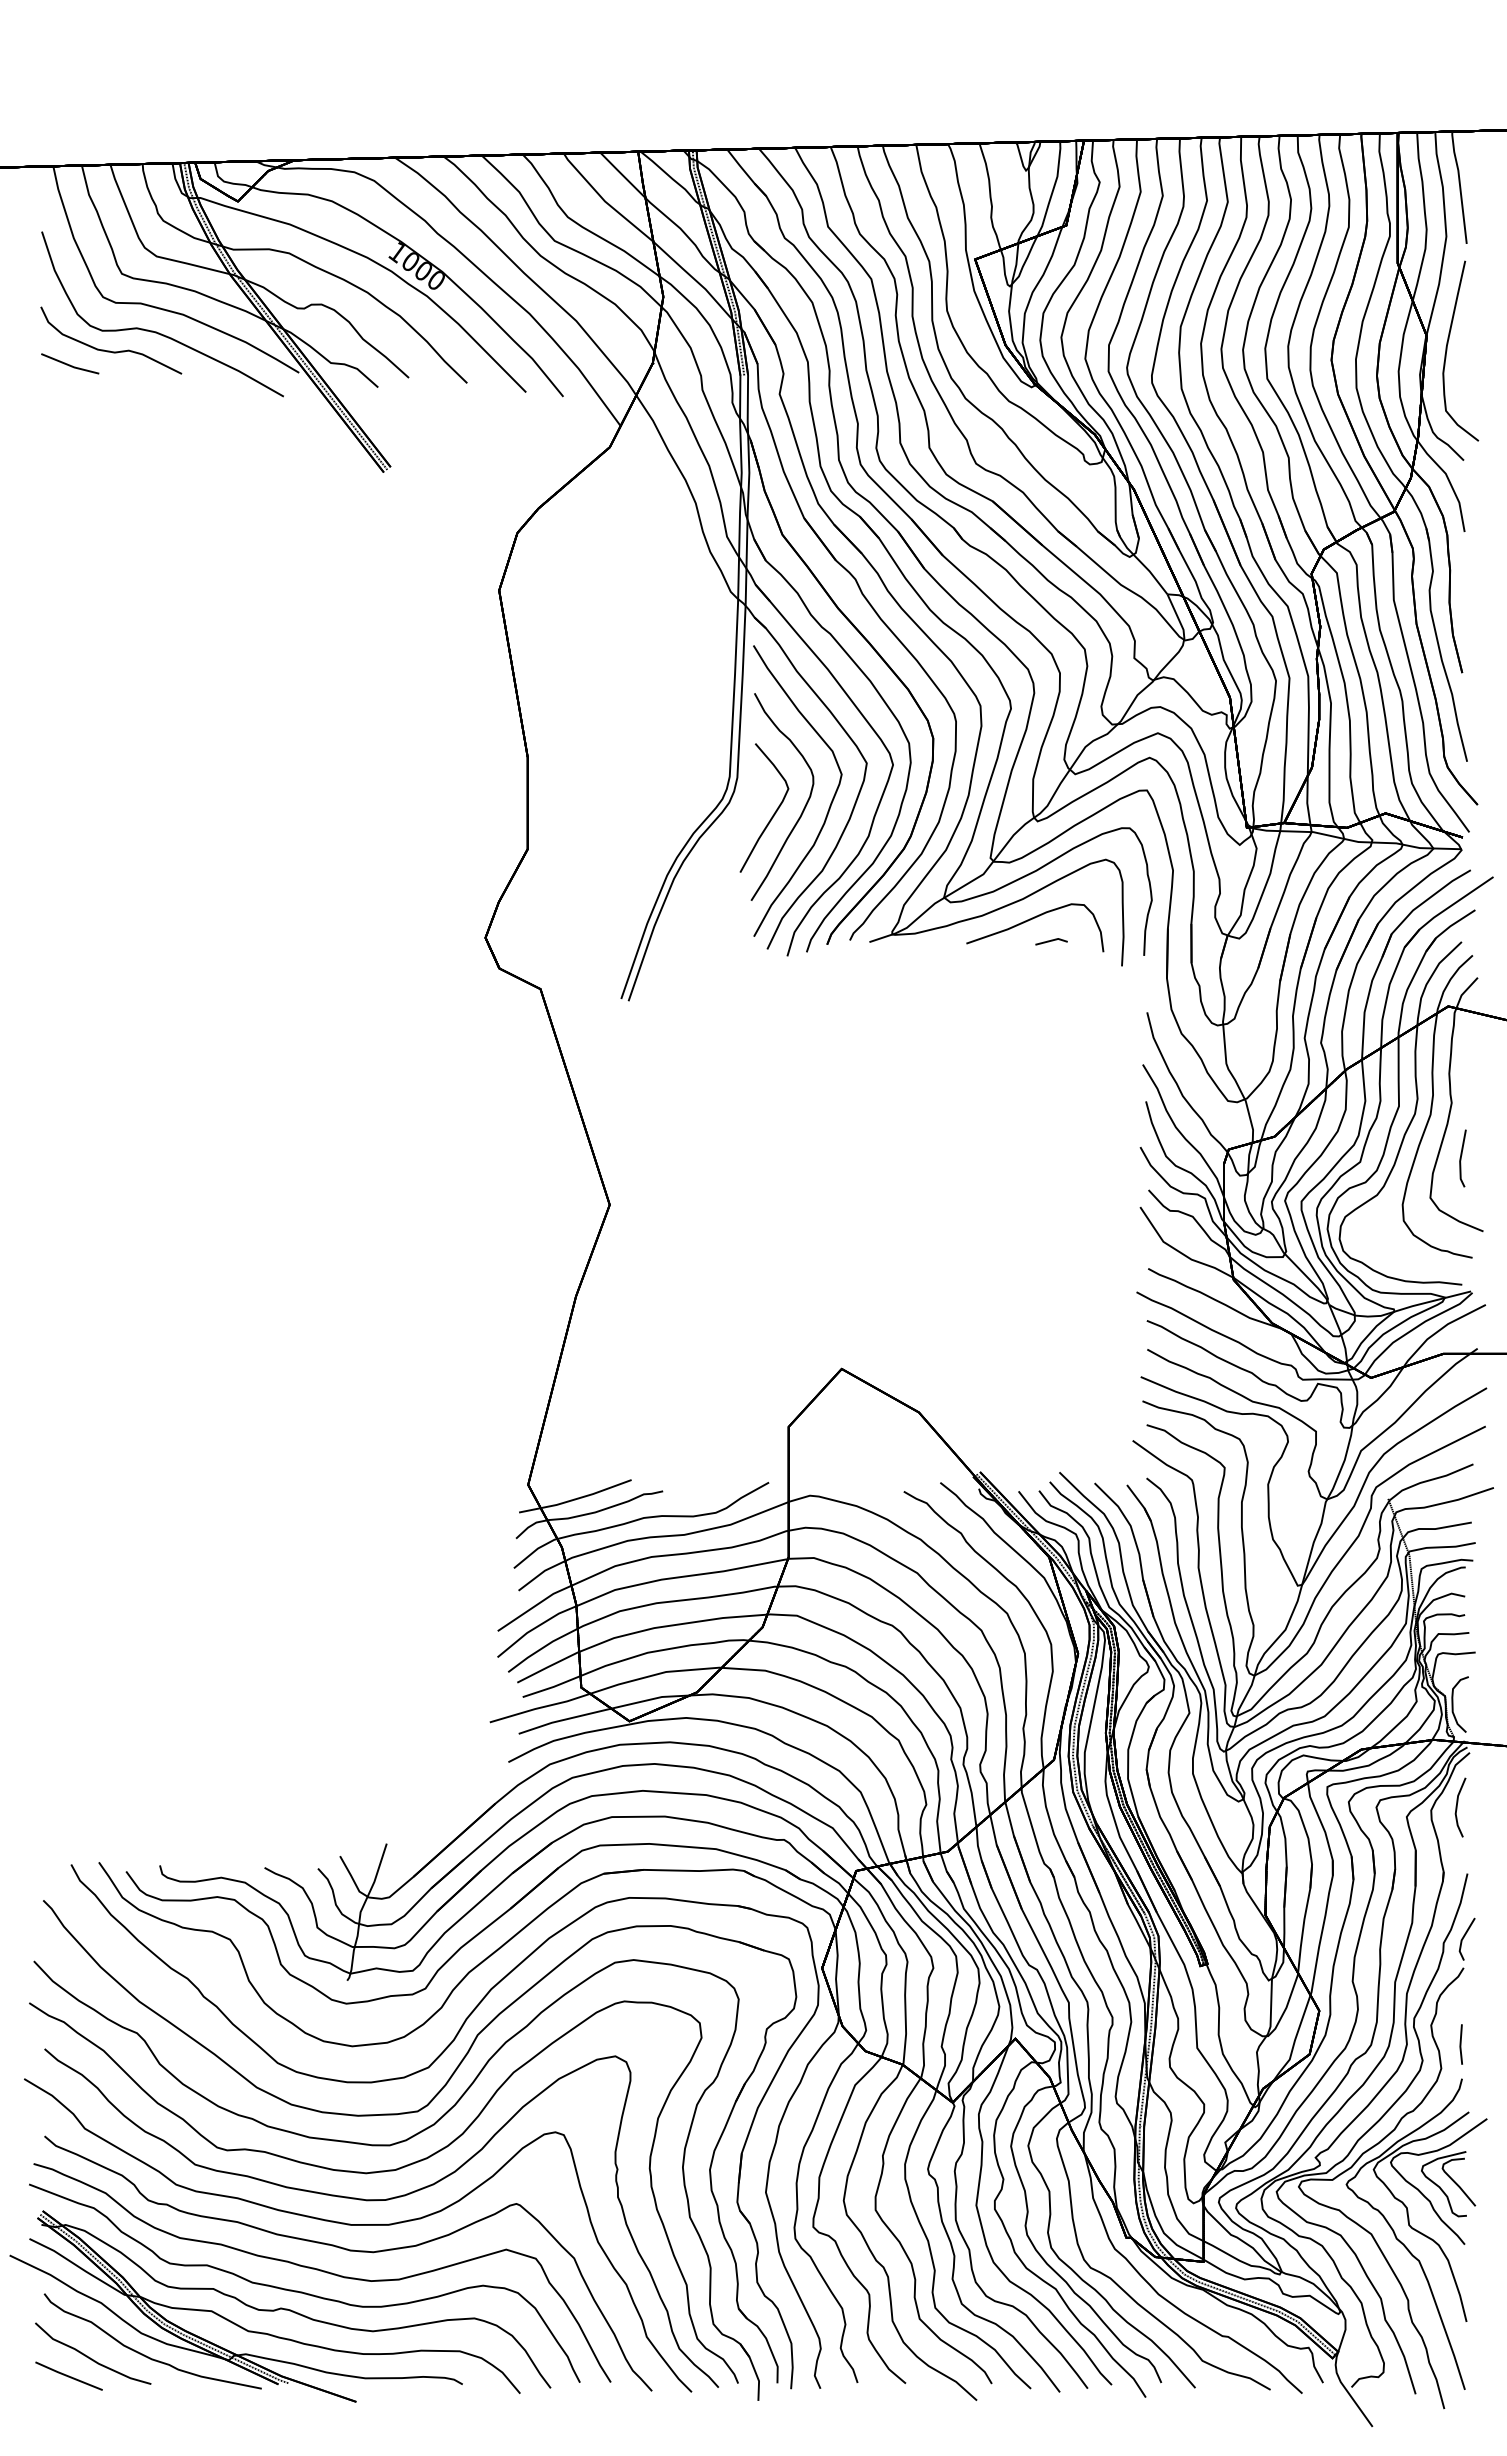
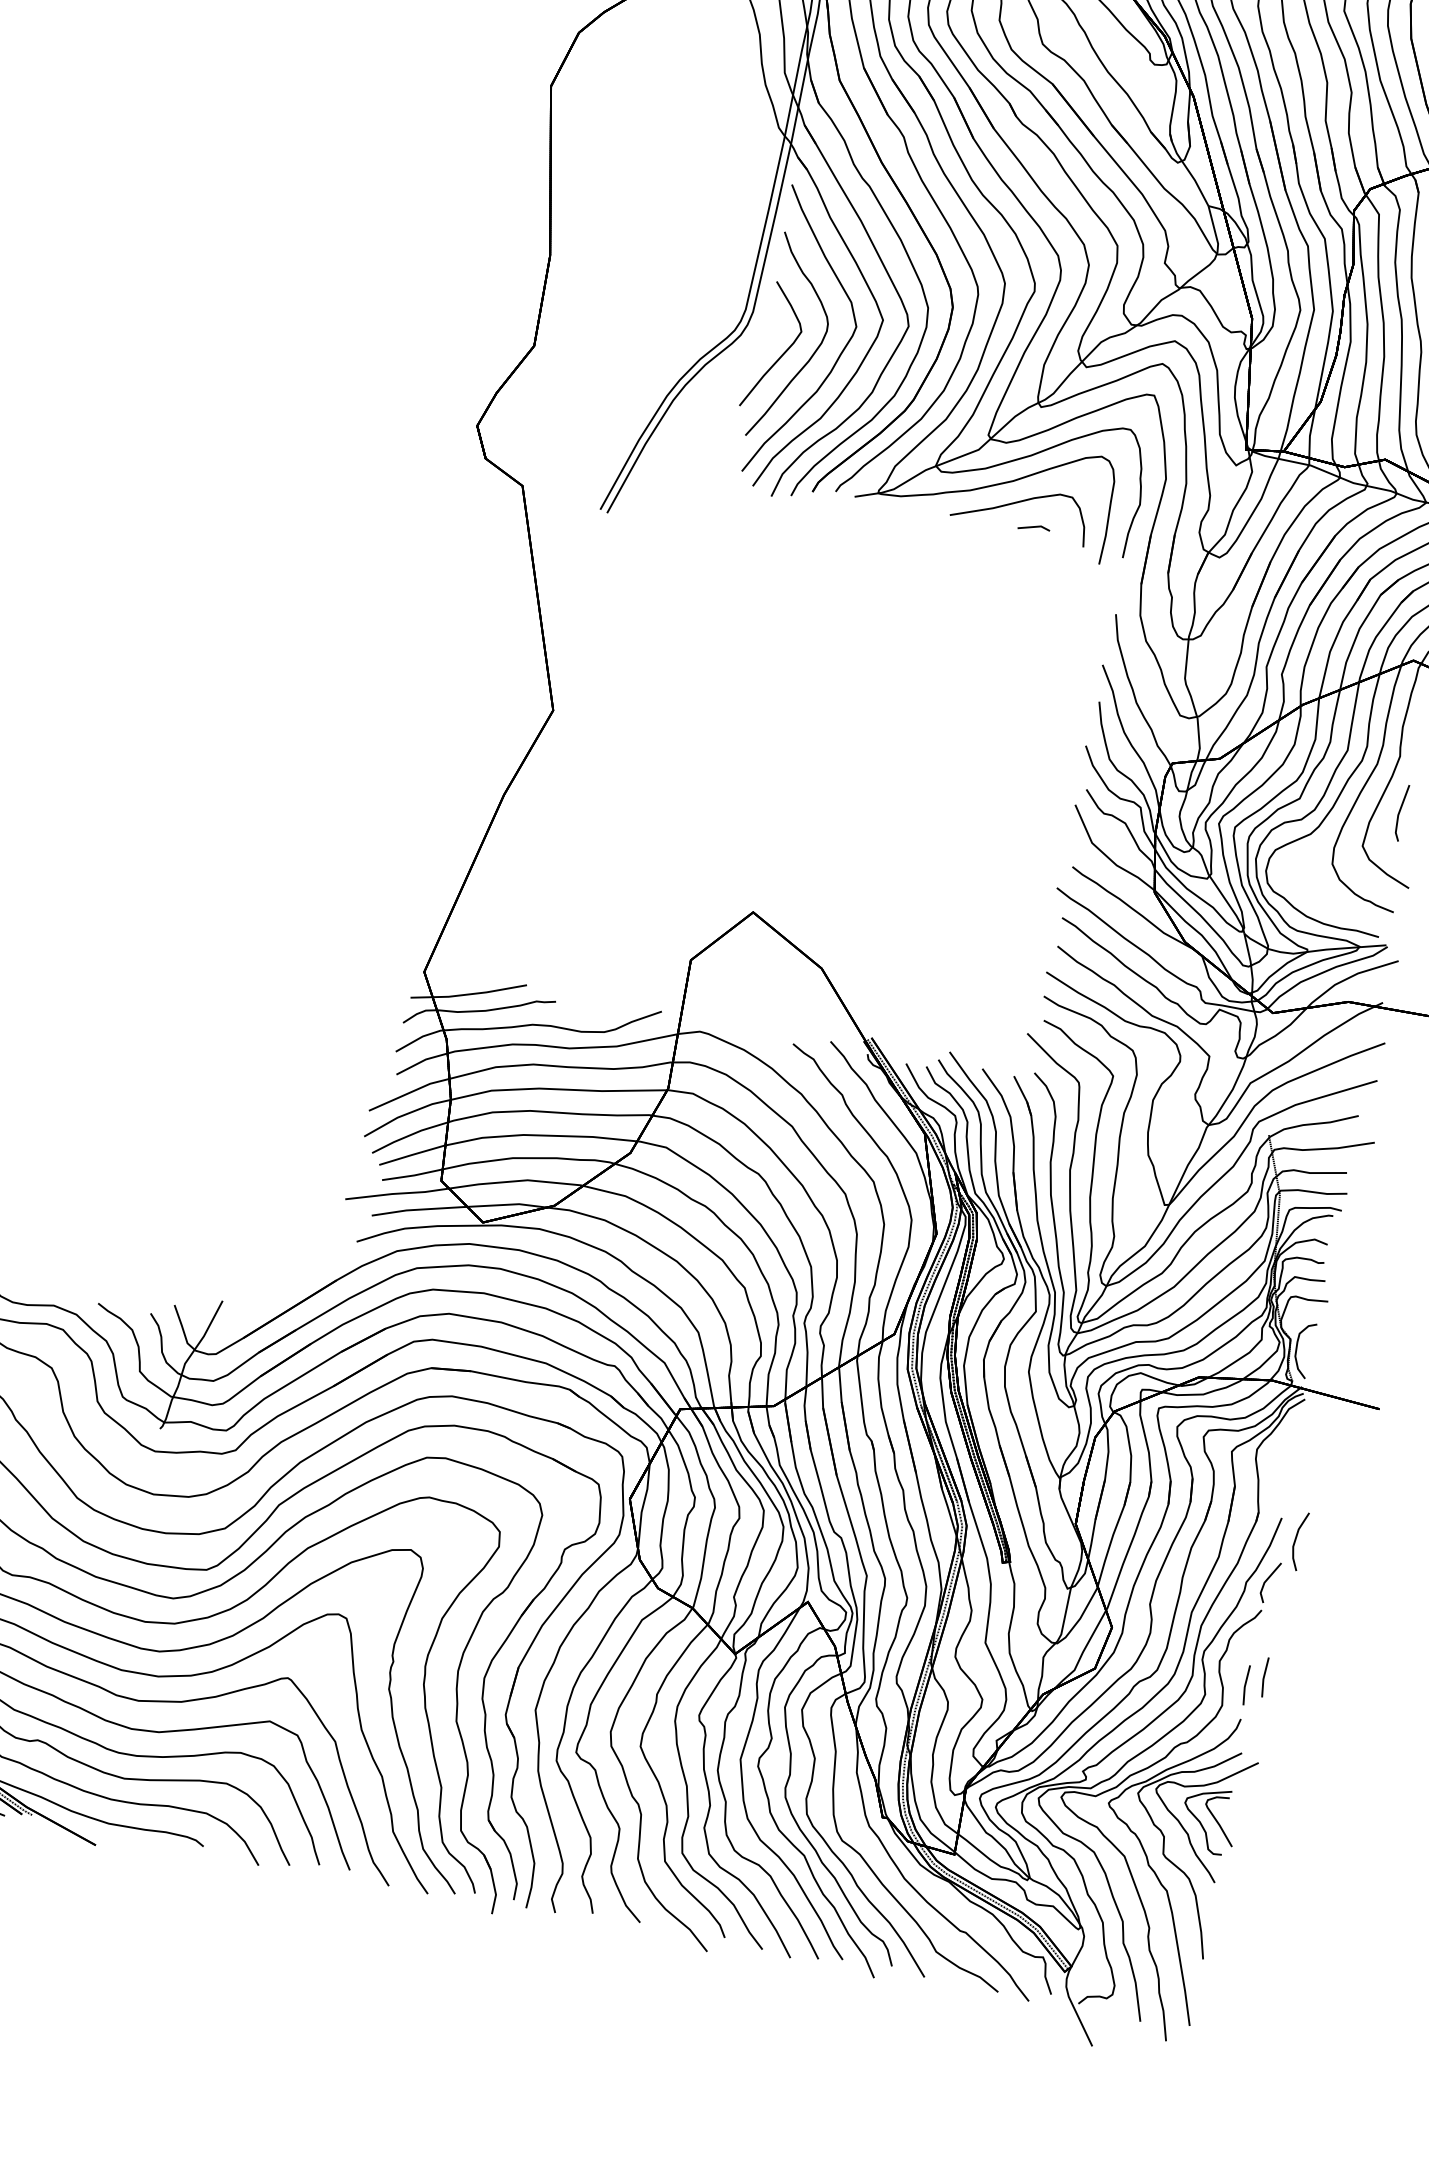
line: (1457, 1807) -> (1296, 1540), moved
line: (1477, 2033) -> (1263, 1677), added

